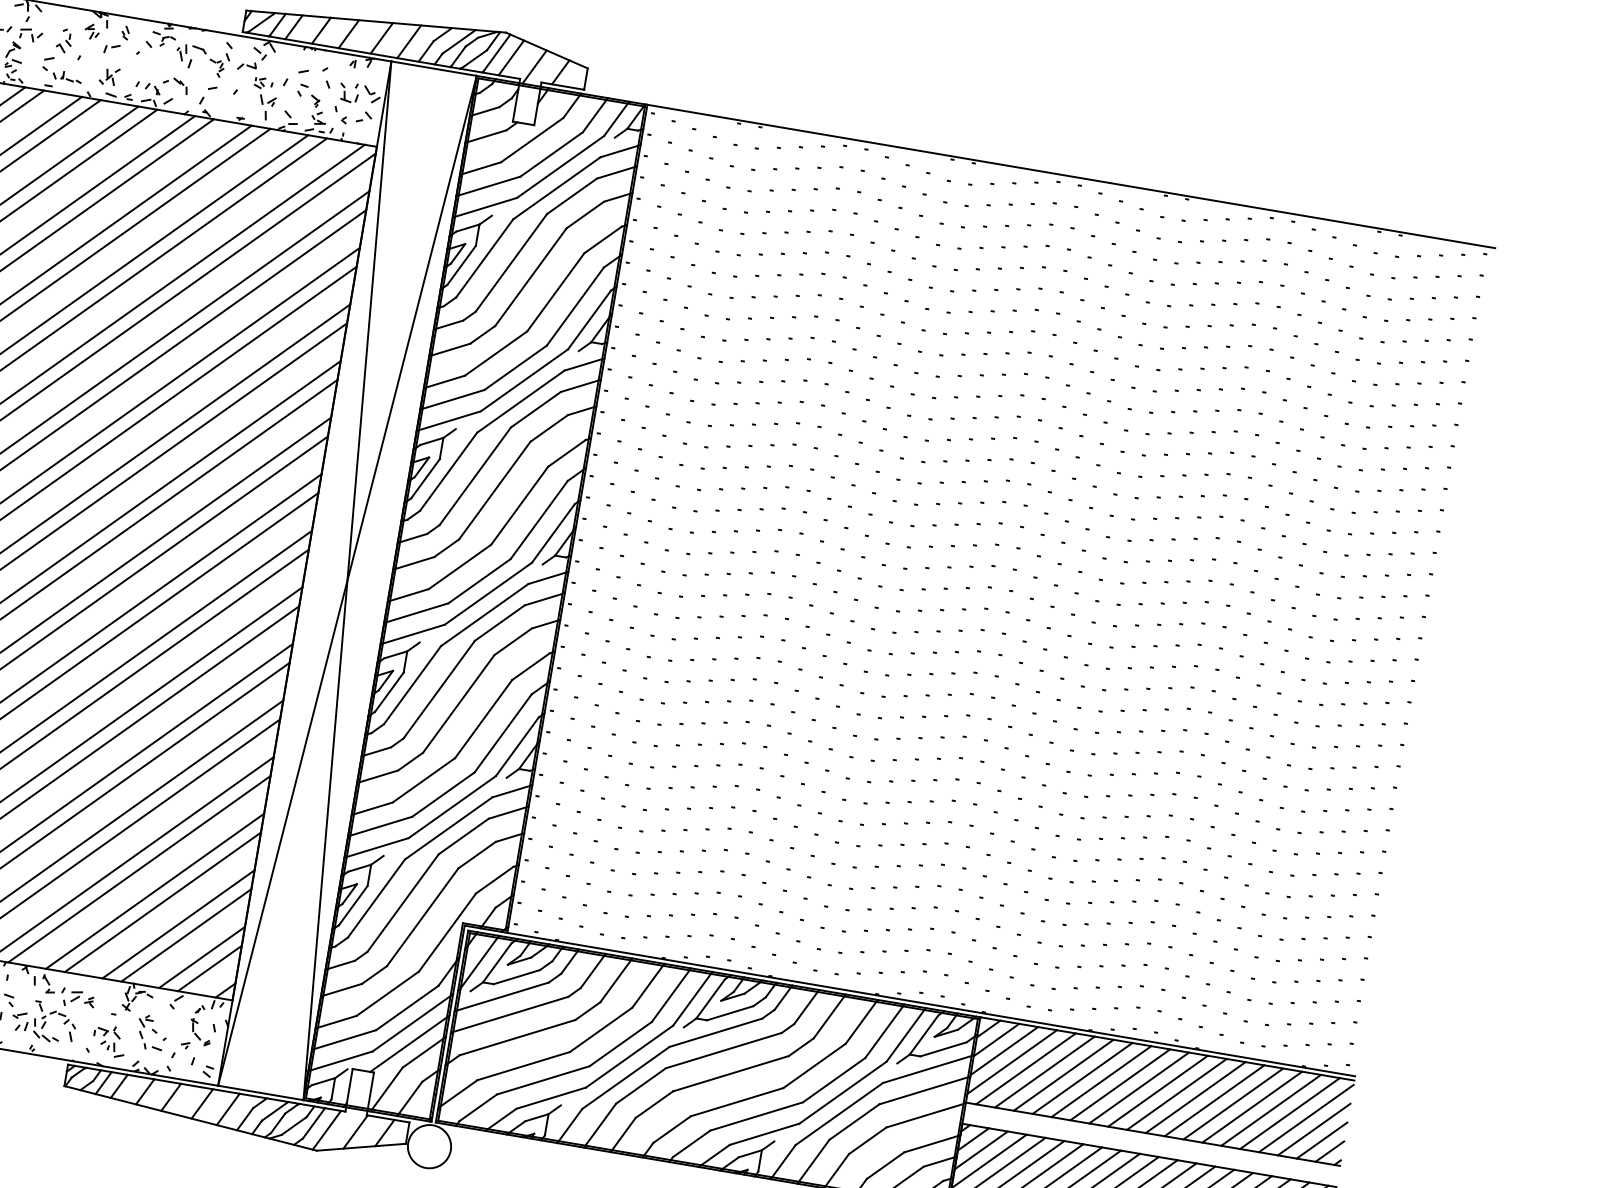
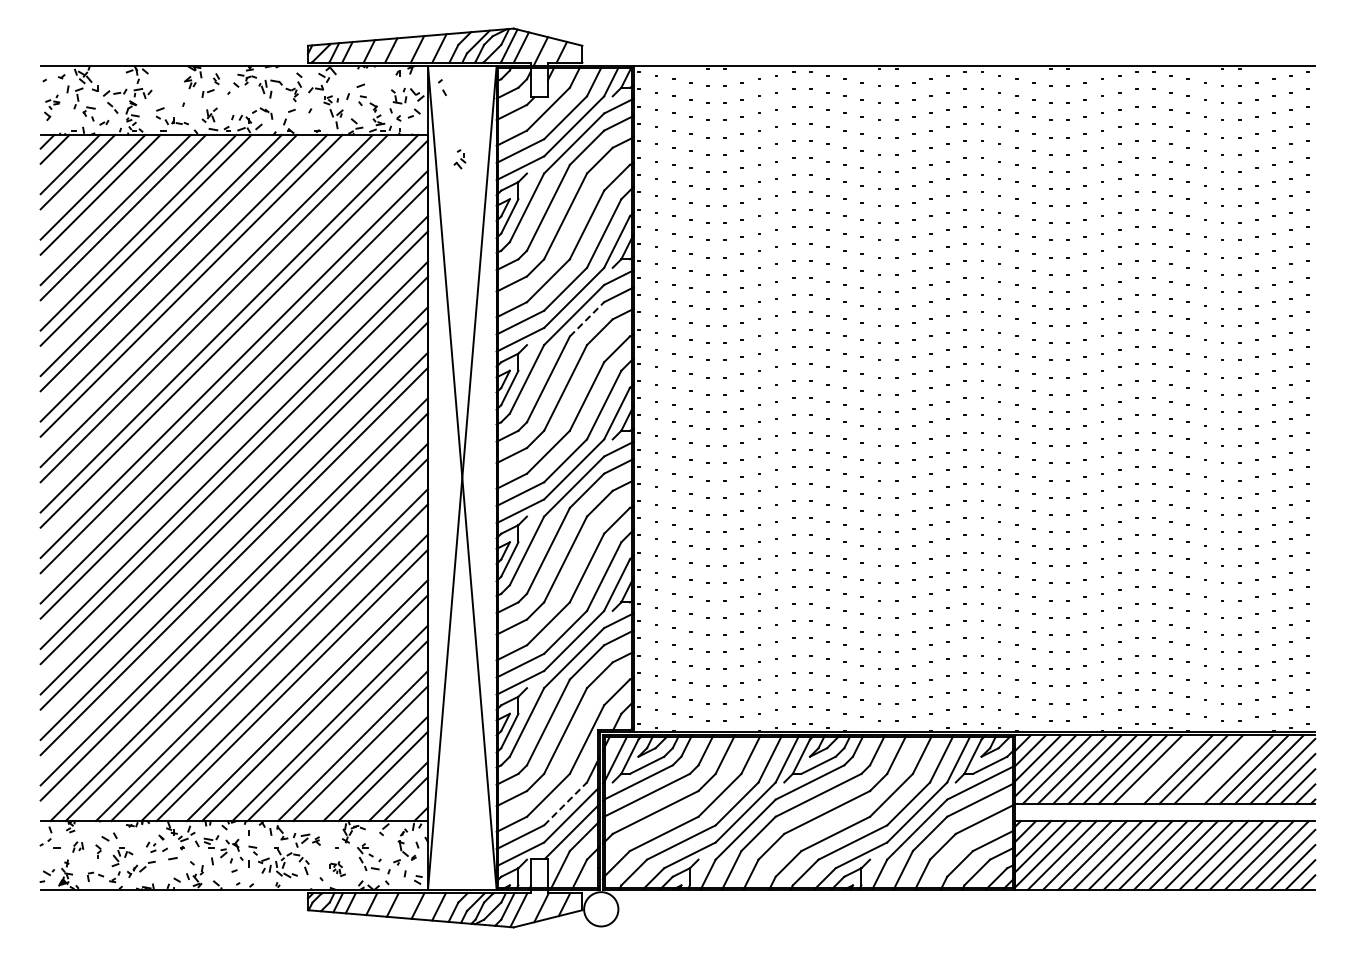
part: (64, 40) -> (459, 159), moved
part: (326, 77) -> (442, 87), moved
line: (536, 408) -> (587, 318), solid -> dashed
line: (407, 1007) -> (565, 803), solid -> dashed
part: (109, 1040) -> (337, 868), size x0.6
line: (1157, 1090) -> (1162, 769), removed
line: (1233, 1103) -> (1223, 769), removed

